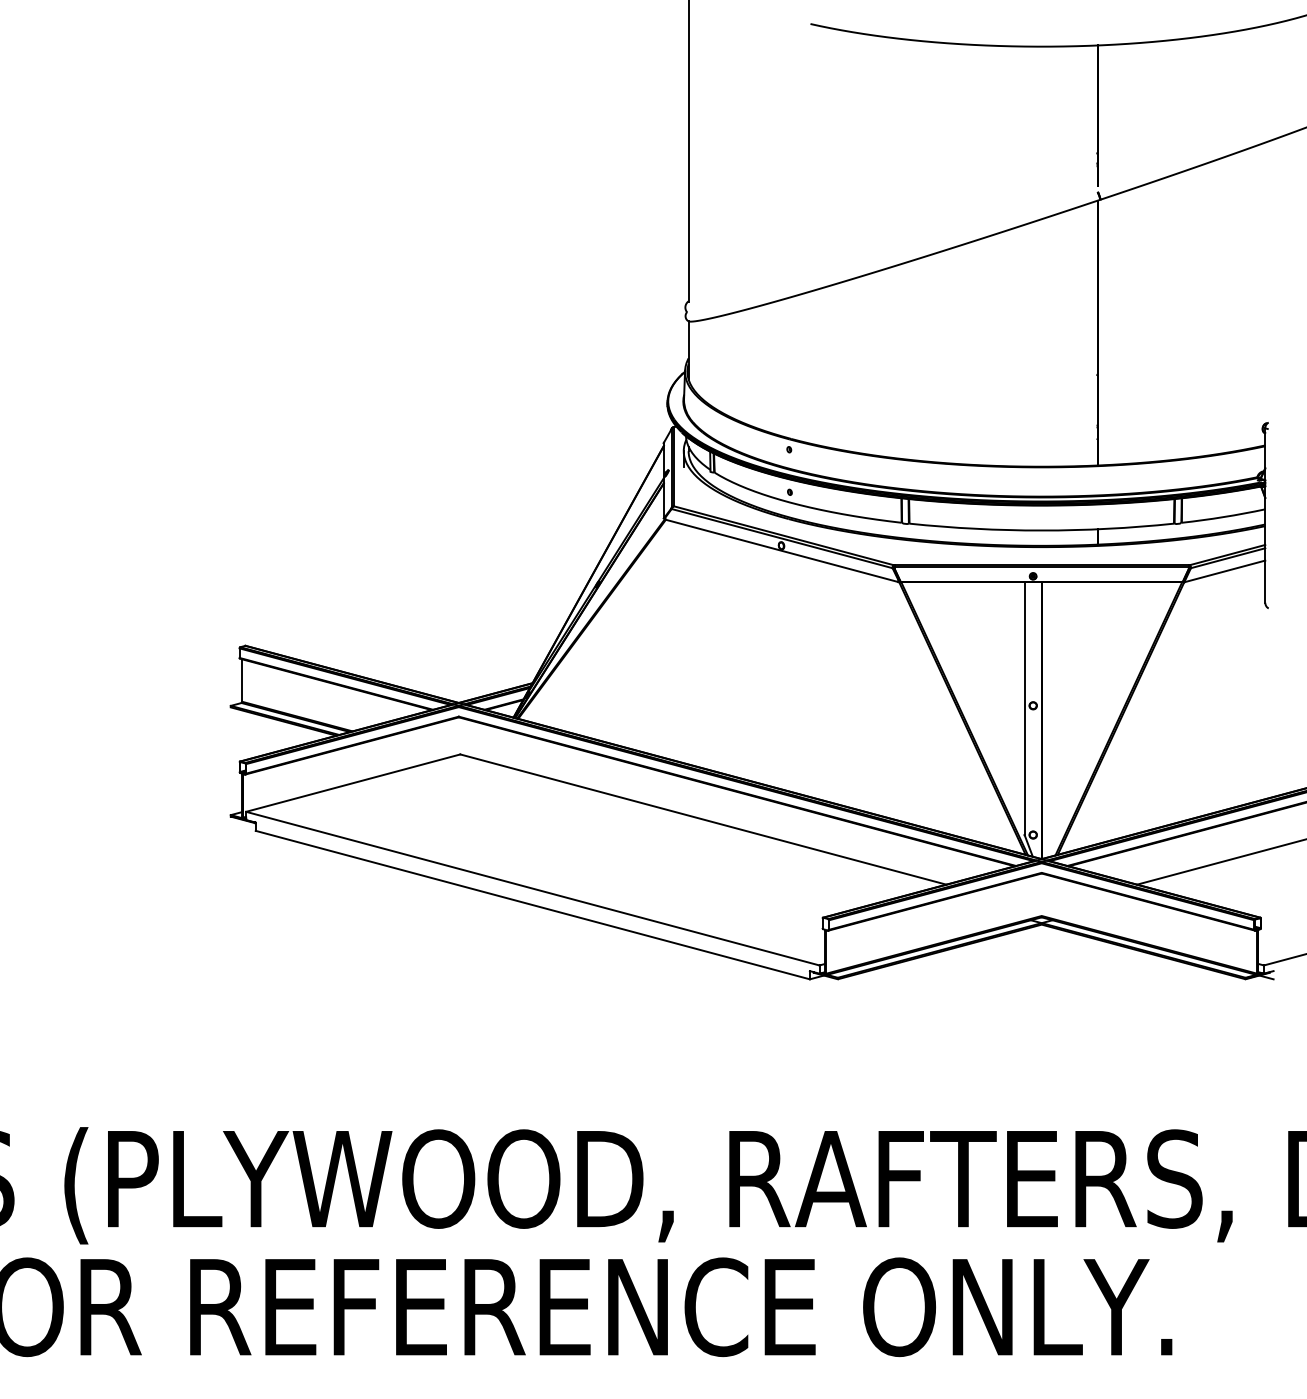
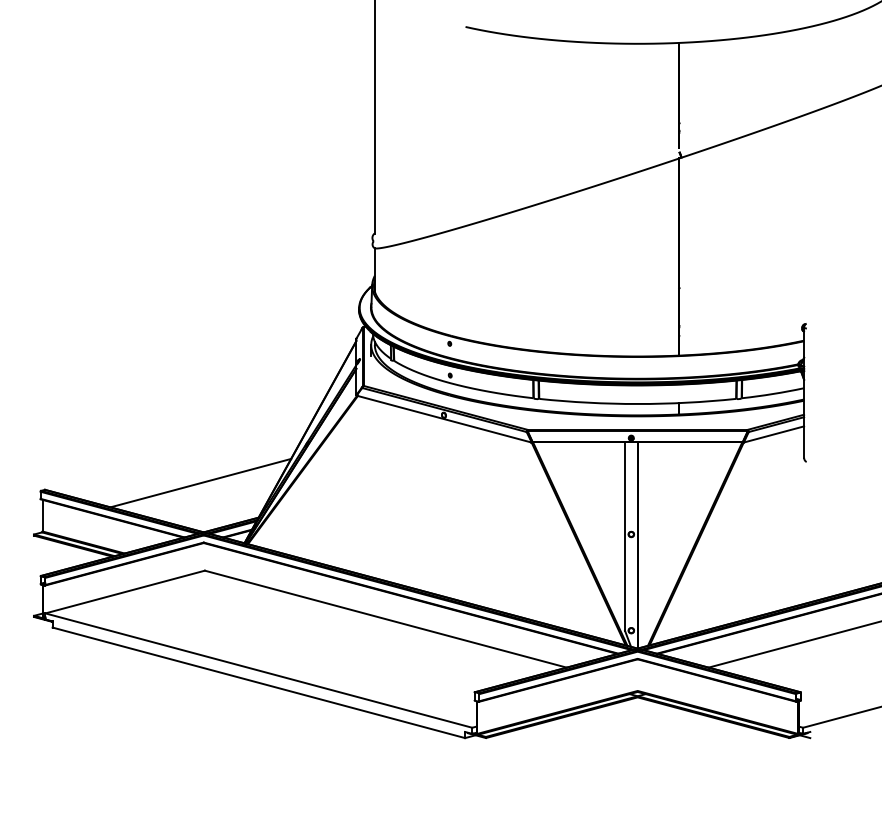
line: (454, 636) -> (200, 482), added

